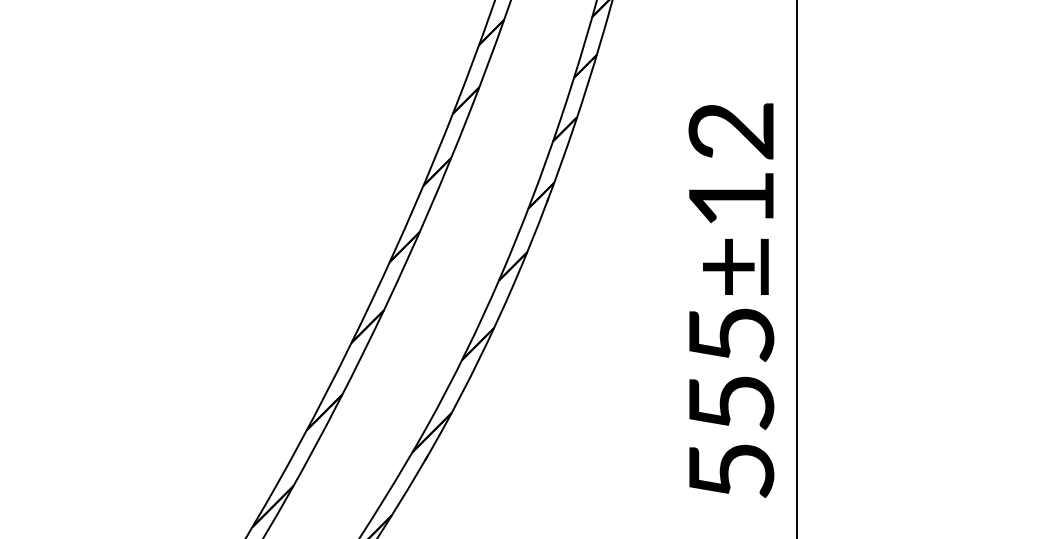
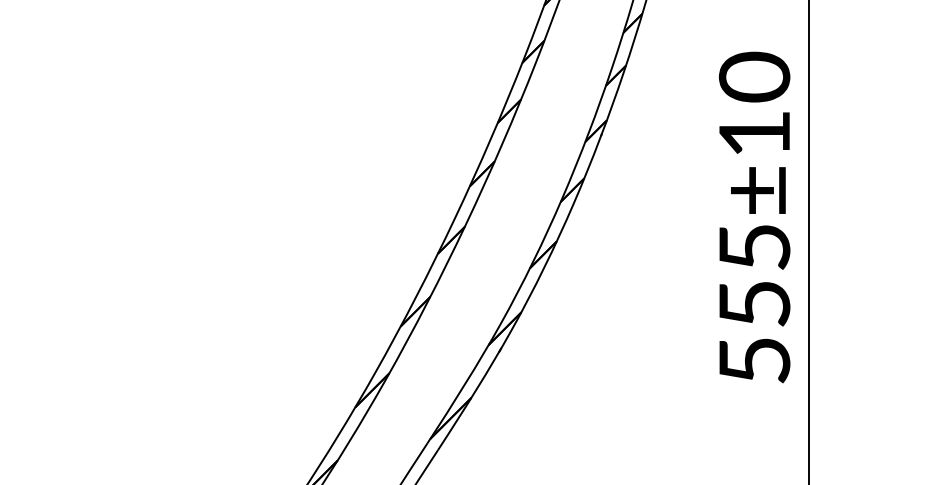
text: (731, 130) -> (754, 76), 555±12 -> 555±10

